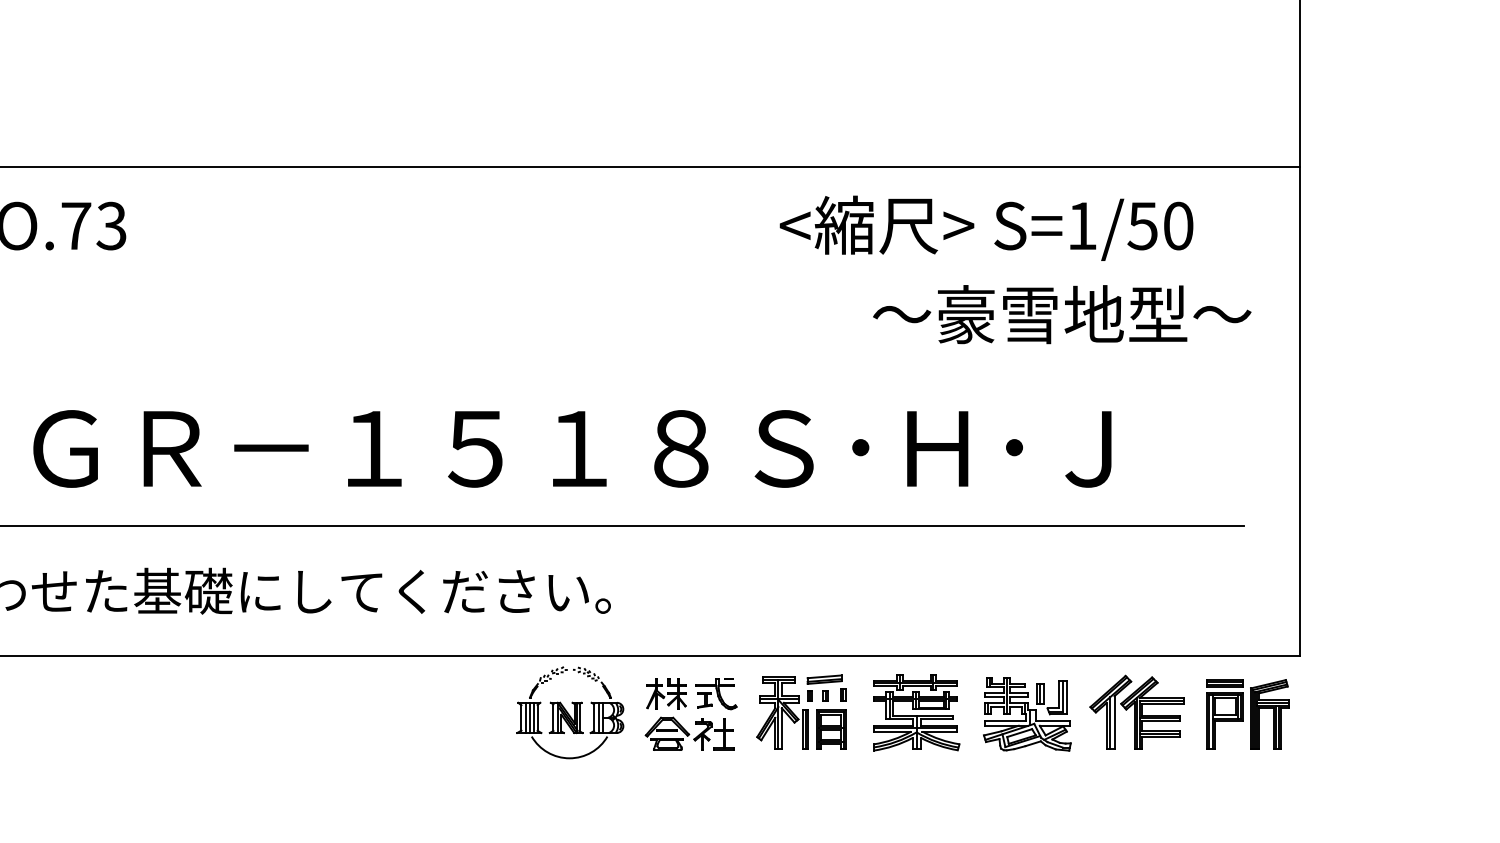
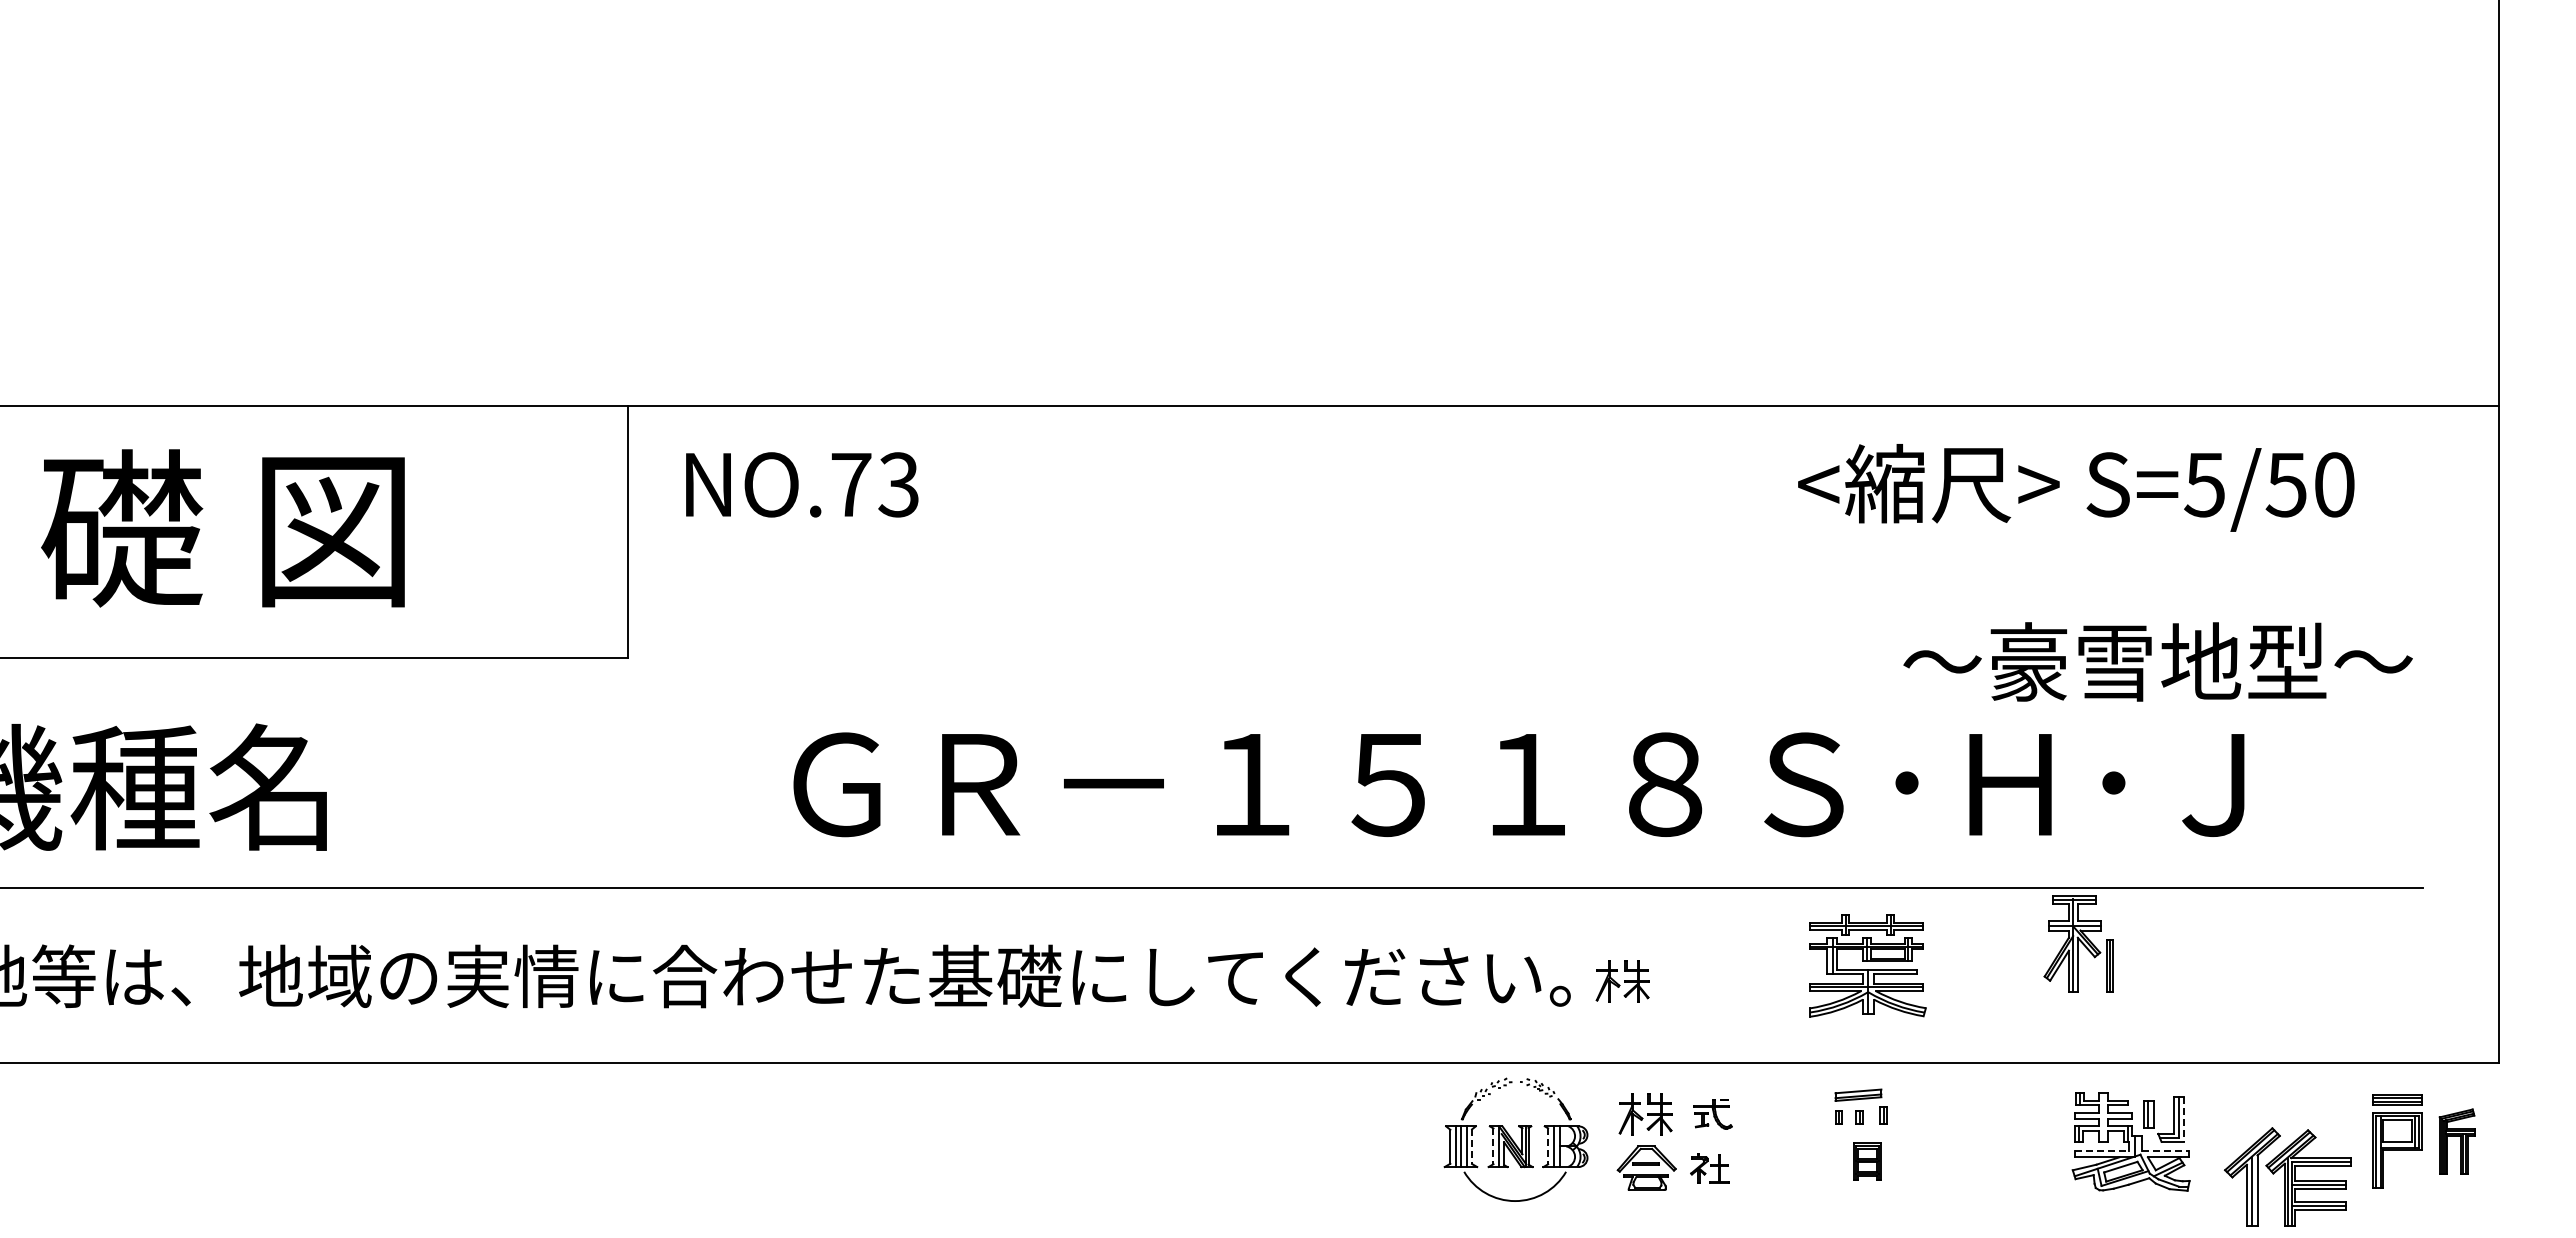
text: (1081, 226) -> (2204, 485), S=1/50 -> S=5/50
text: (1061, 314) -> (2157, 661), moved
part: (649, 595) -> (1622, 981), added
part: (716, 693) -> (1712, 1114), size x0.7
line: (1006, 695) -> (2103, 1116), removed
line: (1066, 698) -> (2184, 1120), solid -> dashed
part: (1136, 711) -> (2287, 1176), moved
part: (782, 712) -> (2078, 943), moved
part: (916, 712) -> (1867, 965), moved
part: (1269, 714) -> (2457, 1141), size x0.7
line: (553, 717) -> (1493, 1146), solid -> dashed
line: (594, 717) -> (1548, 1146), solid -> dashed
line: (537, 718) -> (1472, 1147), solid -> dashed
line: (1006, 720) -> (2102, 1150), solid -> dashed
line: (1053, 720) -> (2166, 1150), solid -> dashed
part: (831, 728) -> (1867, 1161), size x0.7
part: (714, 734) -> (1709, 1168), size x0.7

